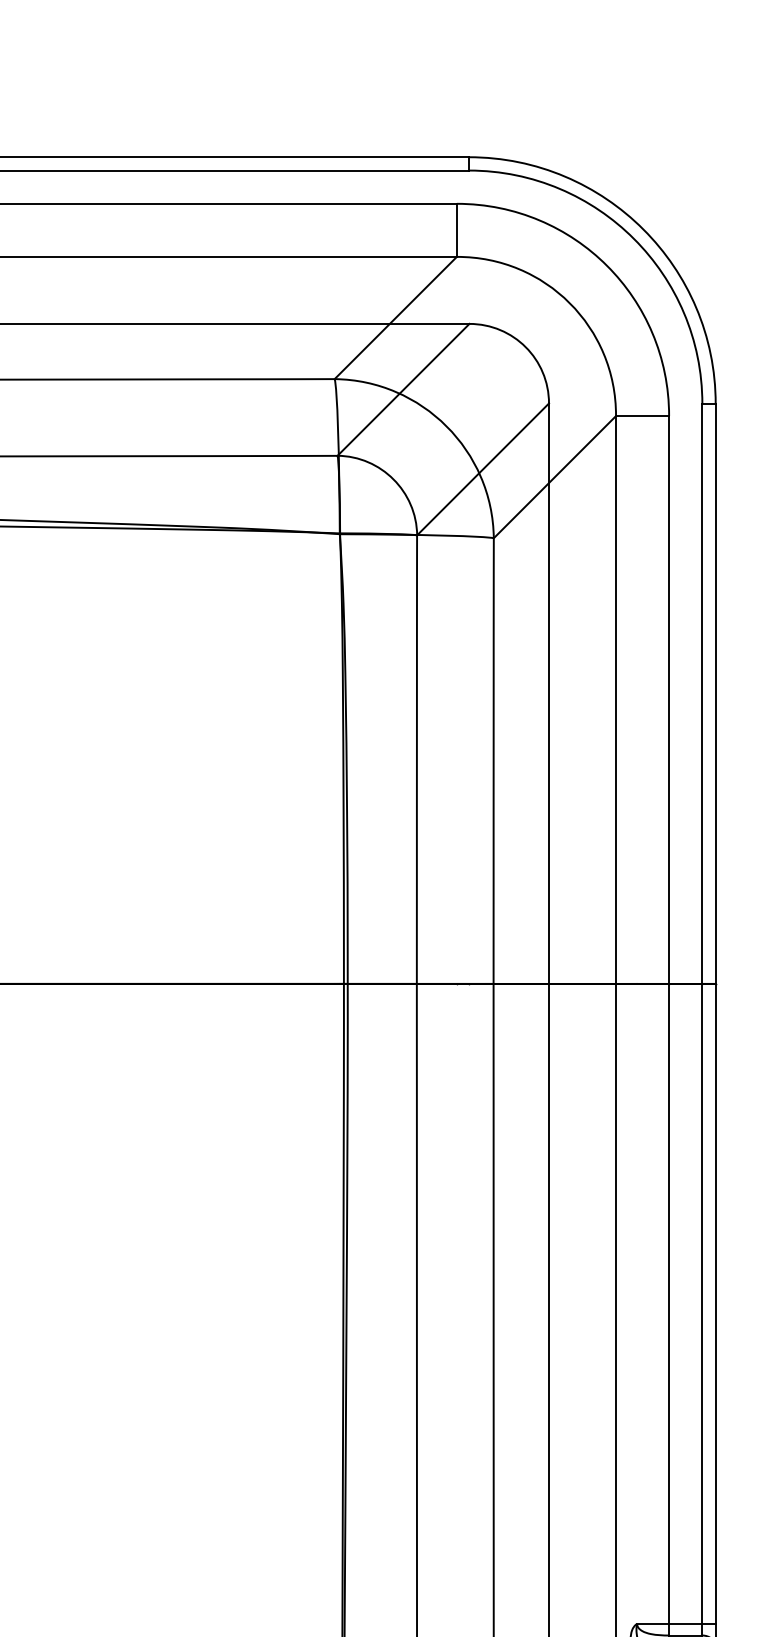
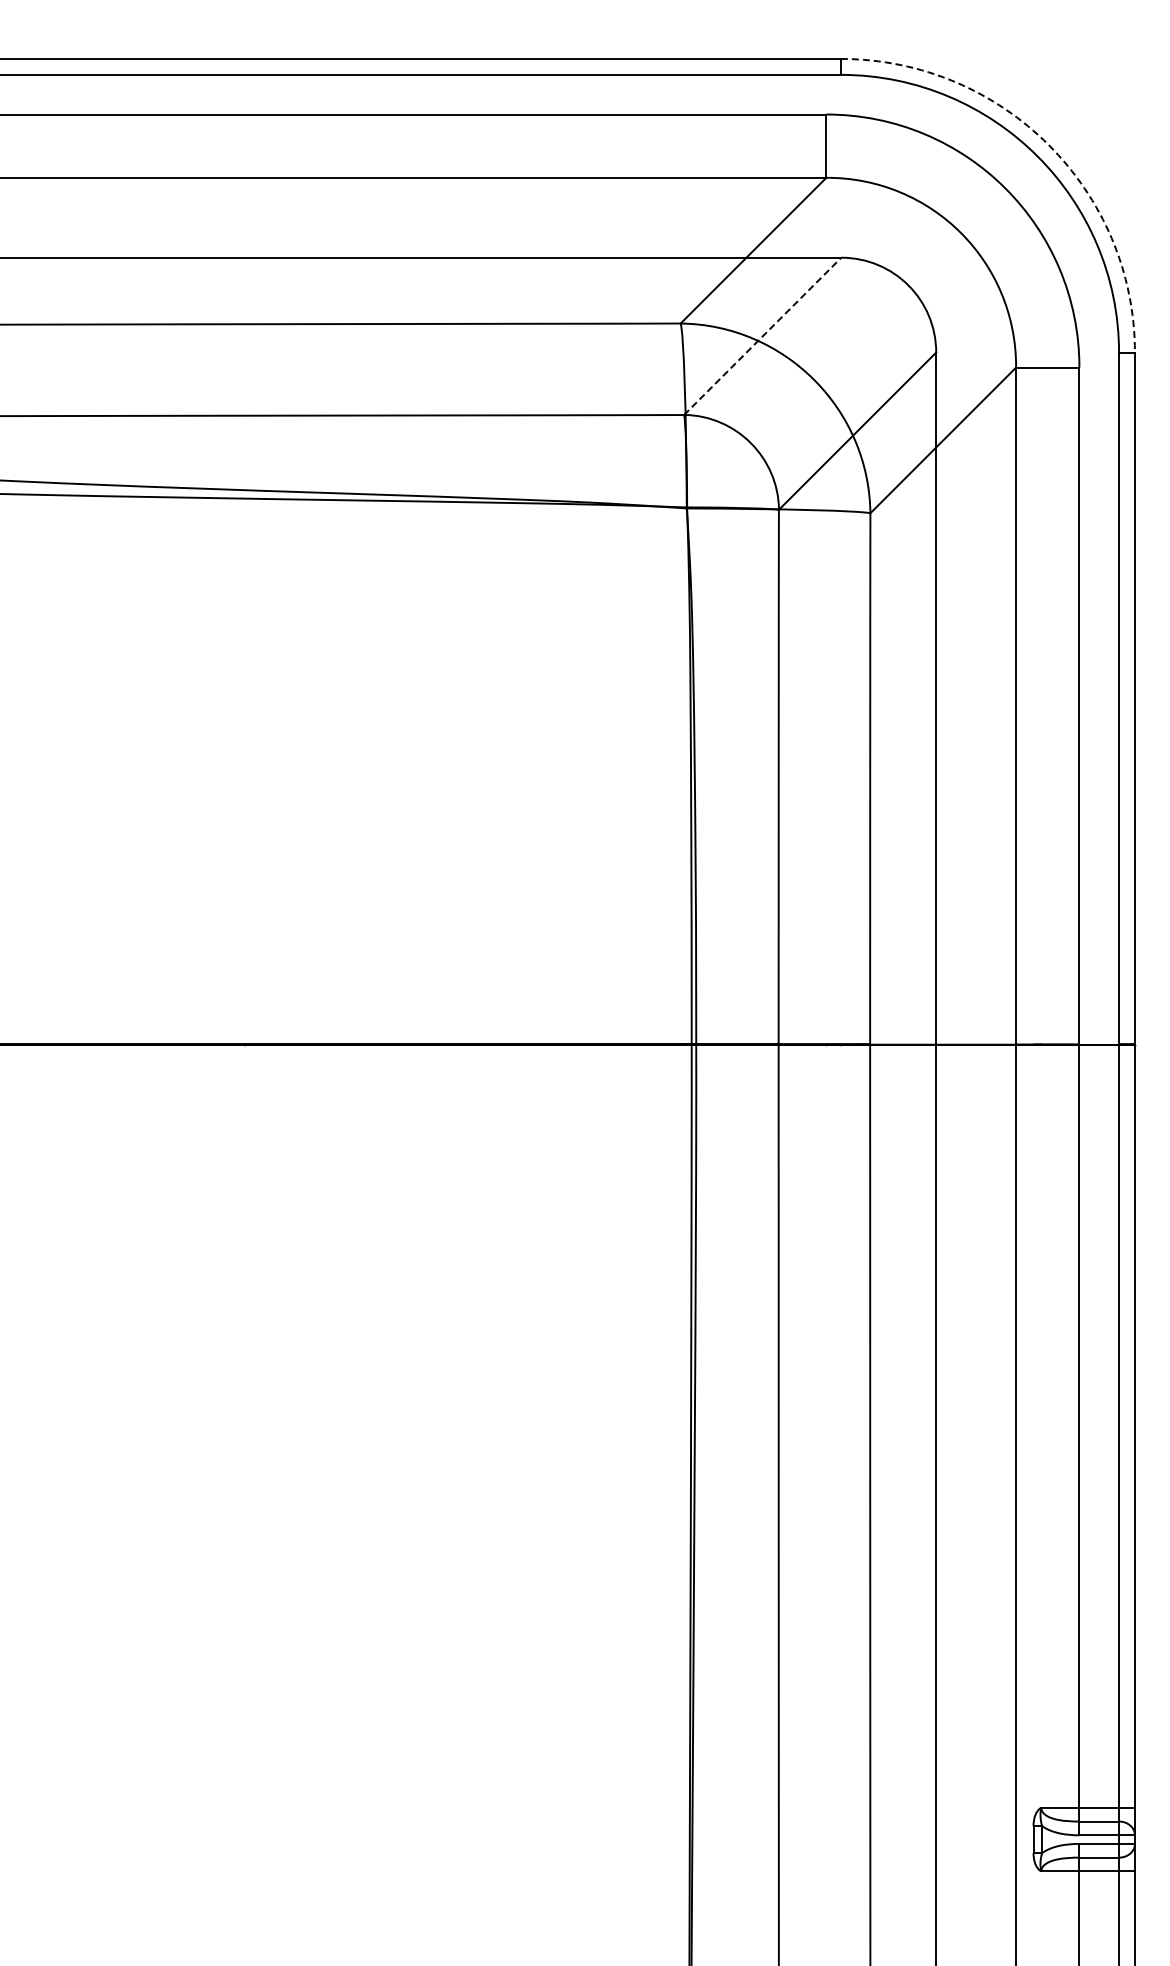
arc: (643, 229) -> (1048, 145), solid -> dashed
line: (404, 389) -> (763, 336), solid -> dashed

